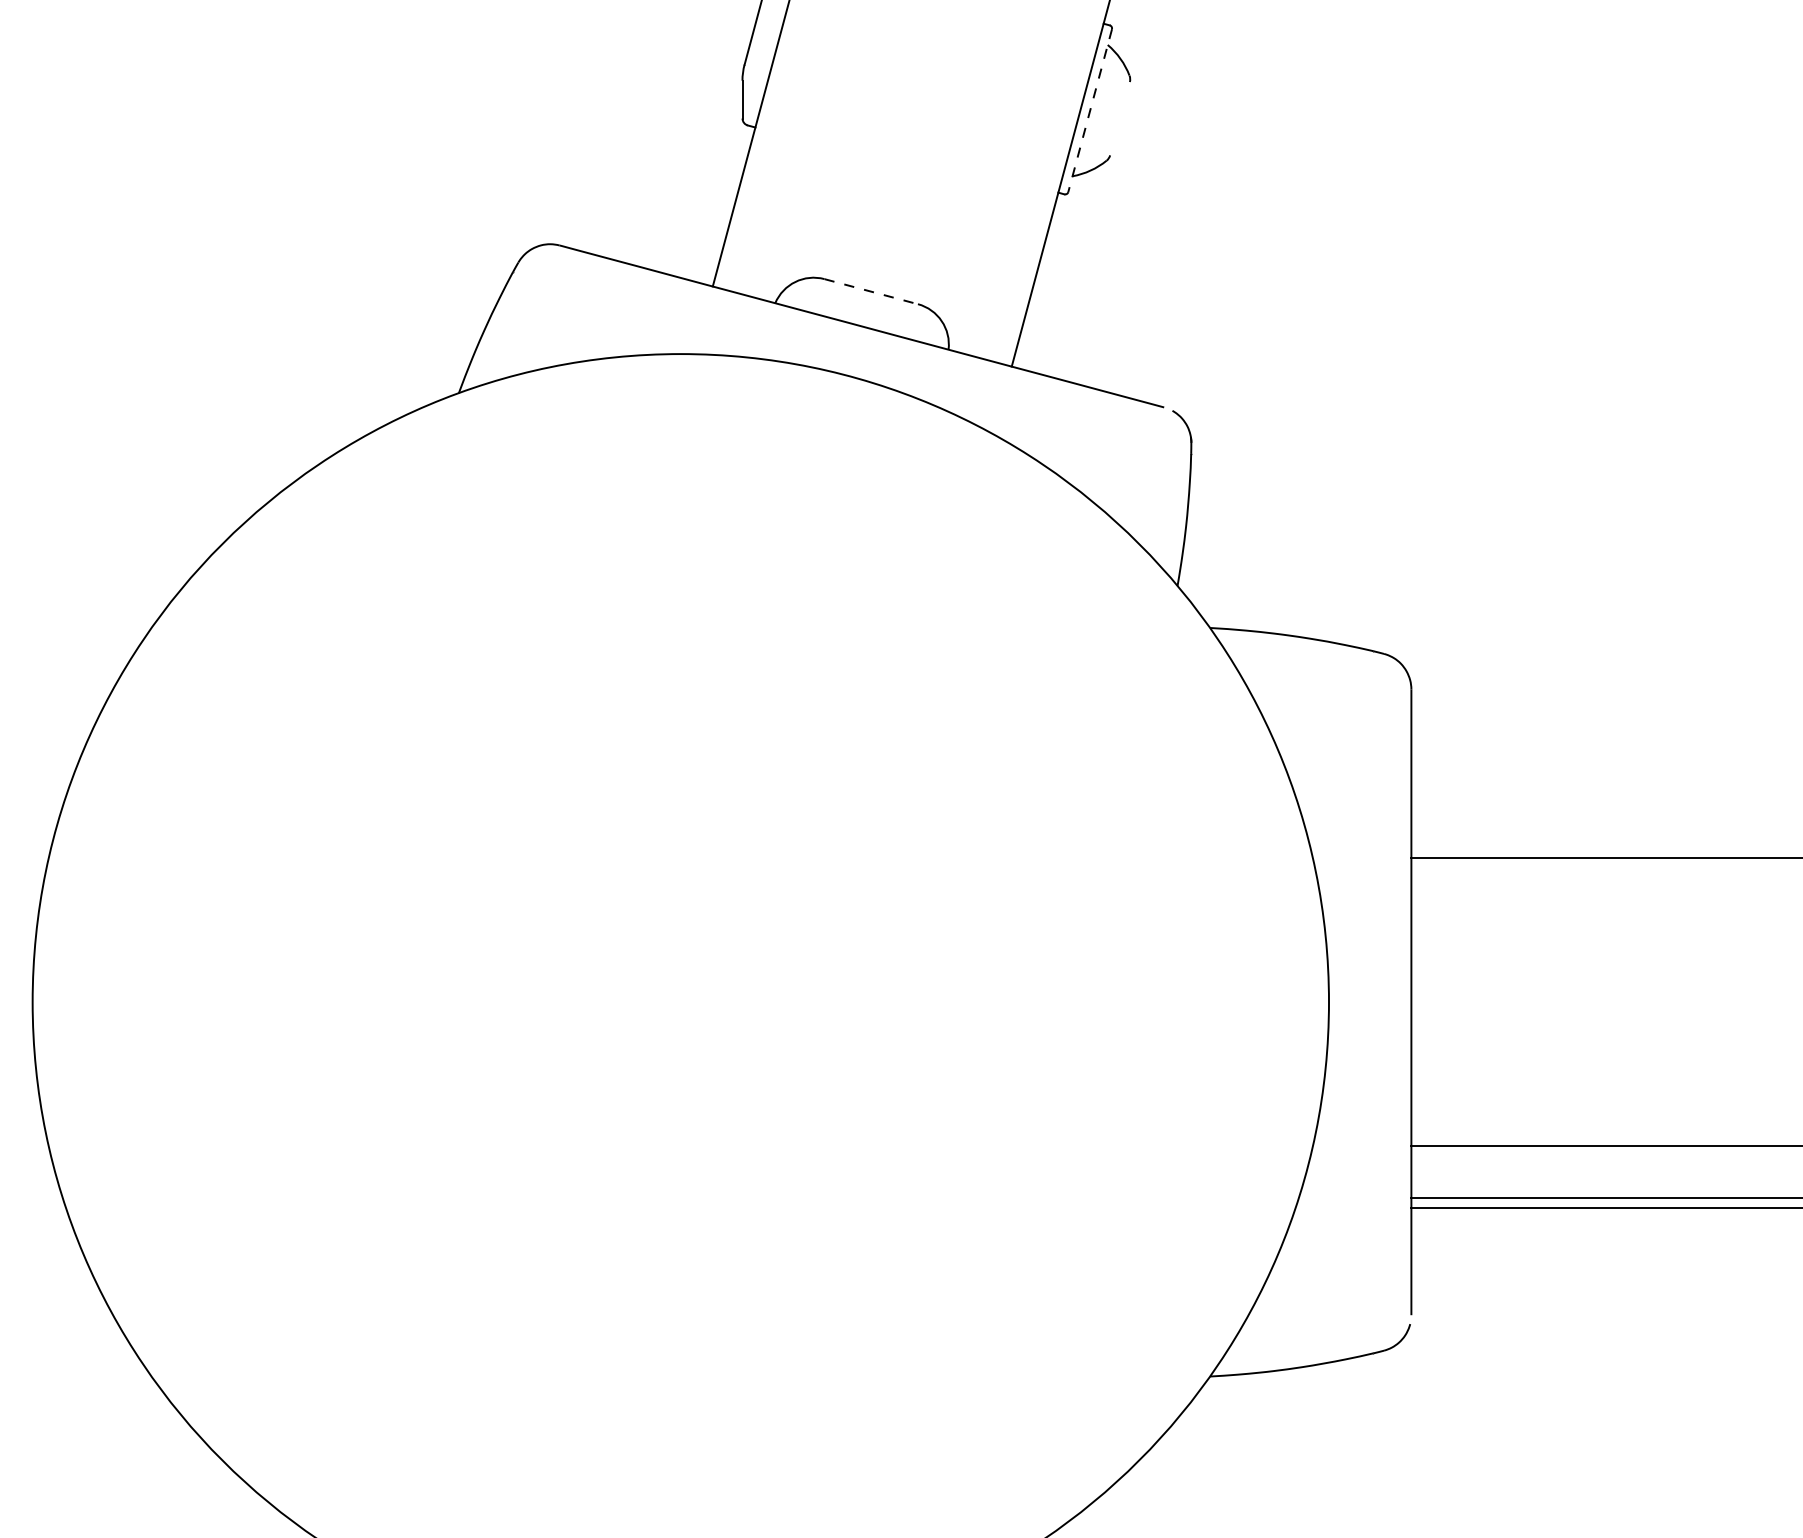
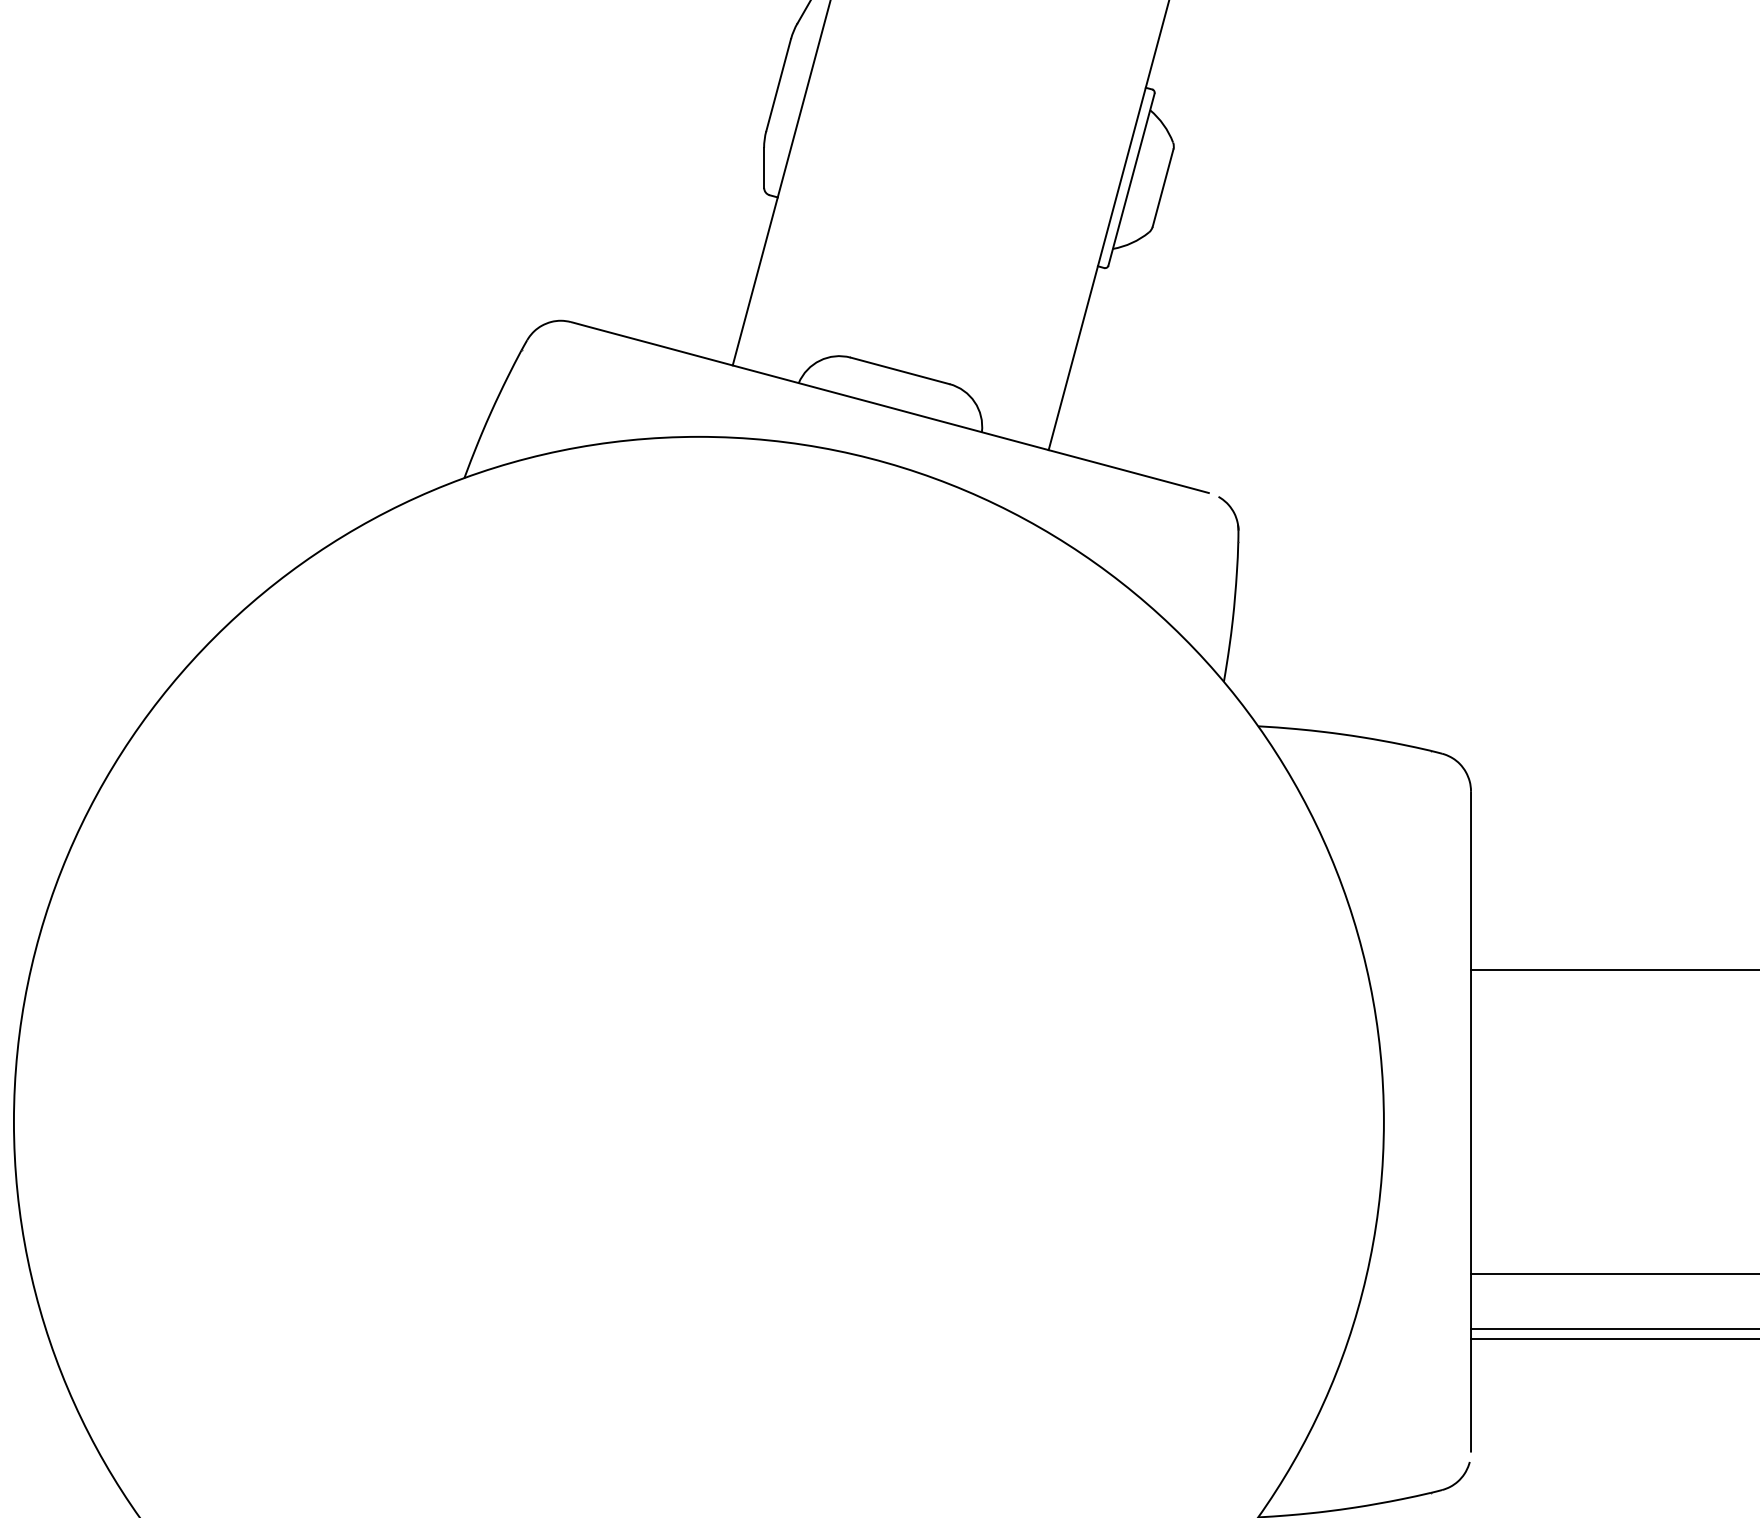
line: (1090, 111) -> (1131, 180), dashed -> solid
line: (1119, 118) -> (1162, 187), added
line: (871, 291) -> (900, 370), dashed -> solid

